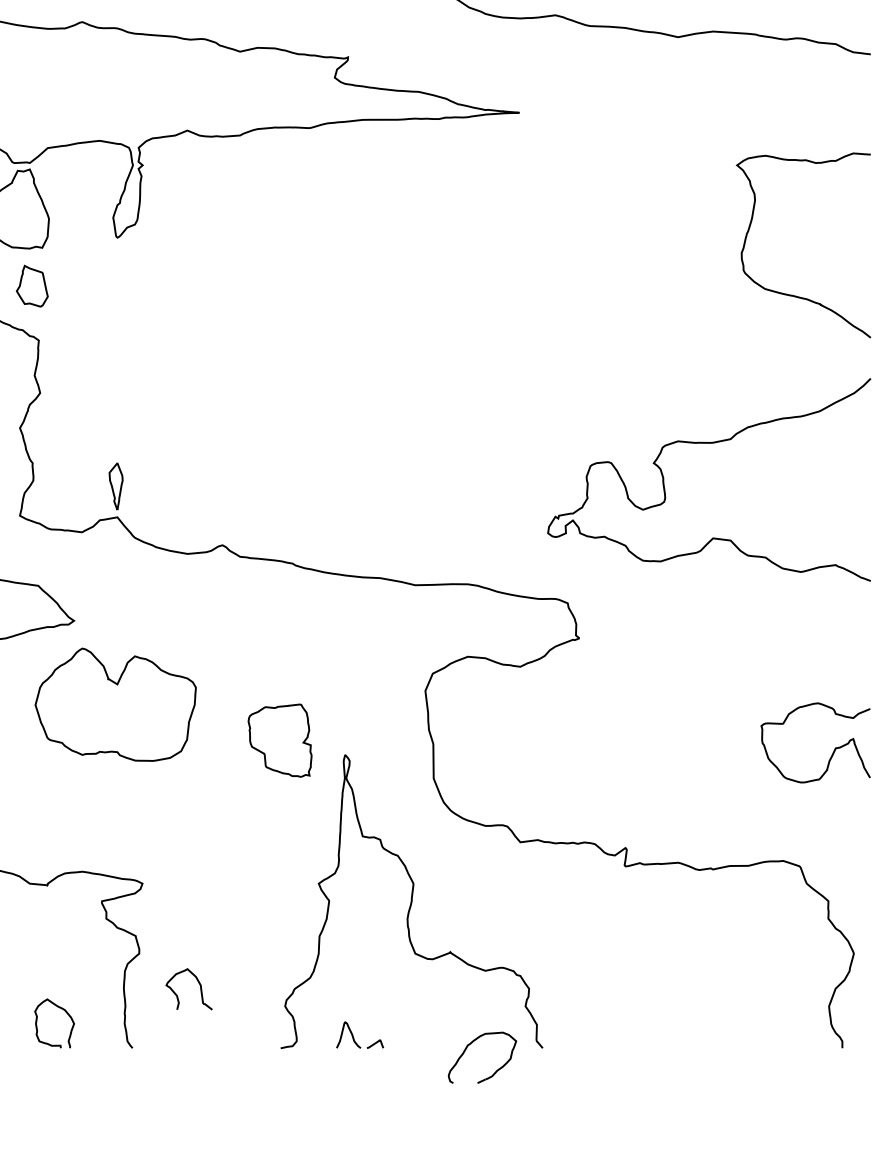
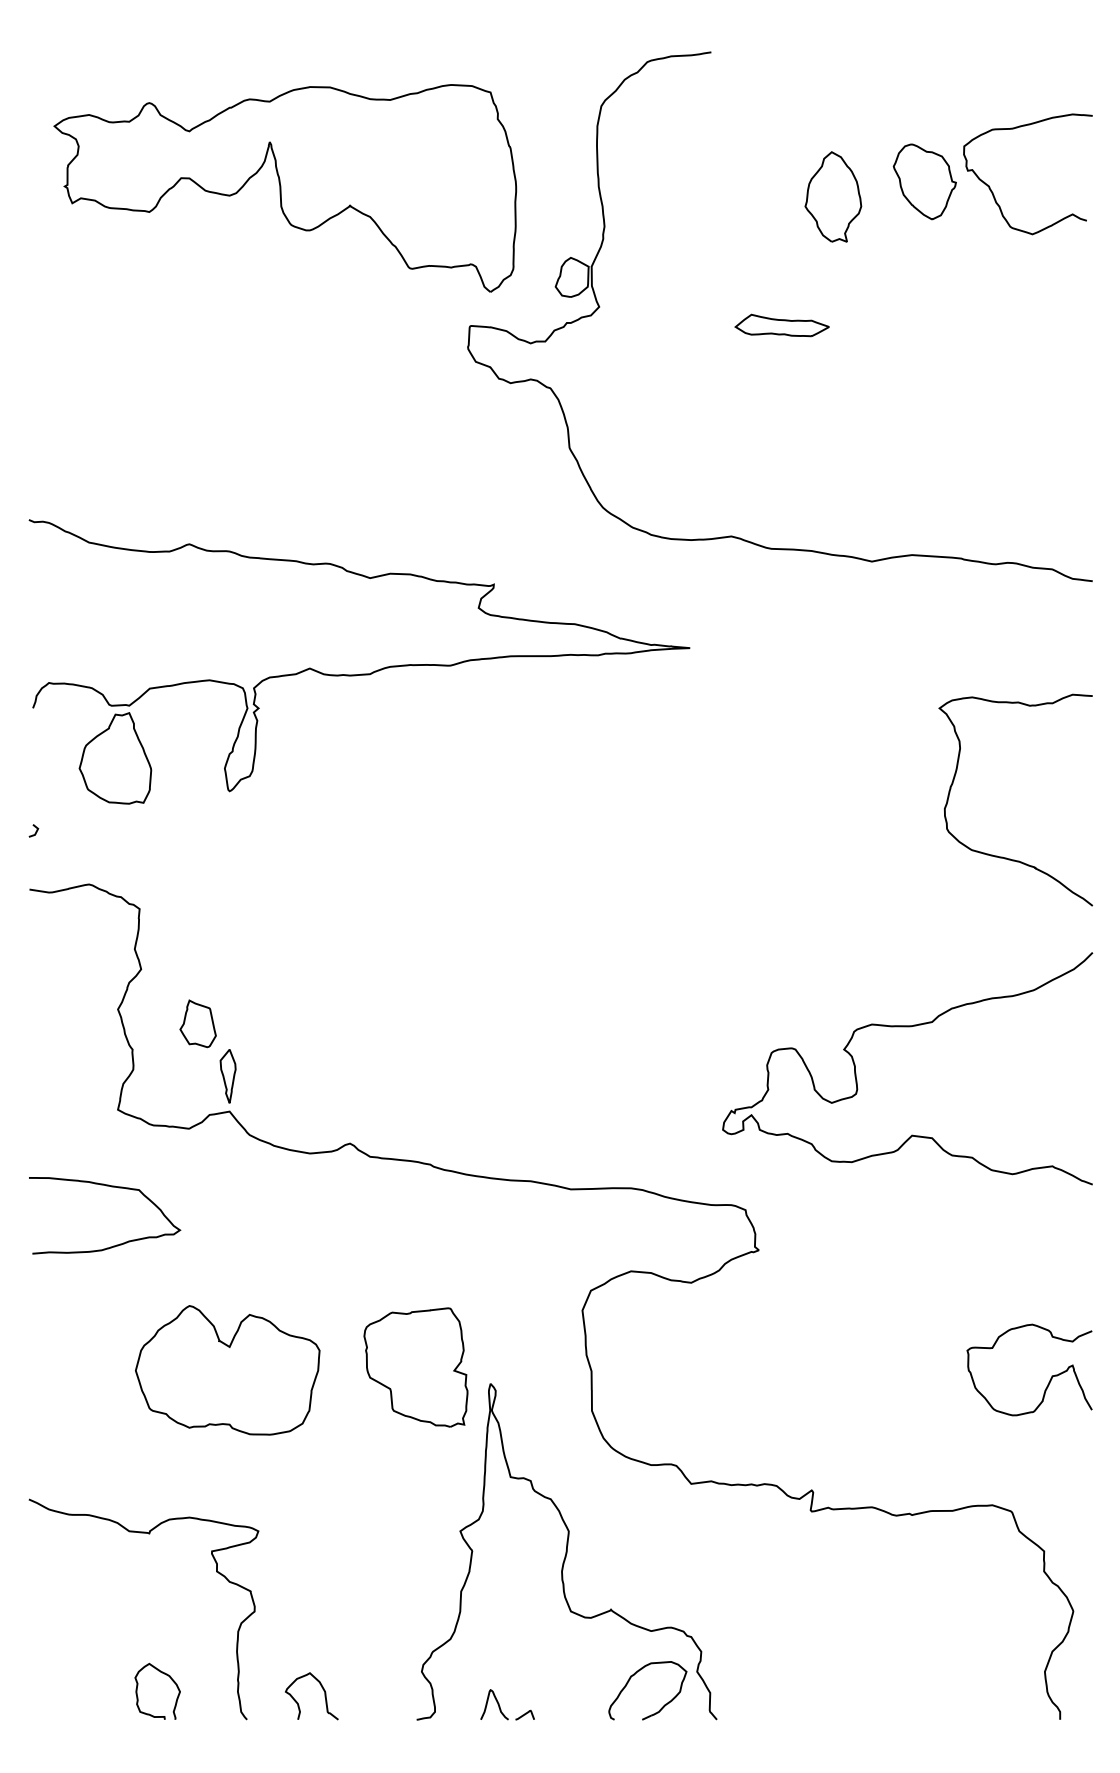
part: (31, 285) -> (197, 1023), moved
part: (115, 704) -> (227, 1370), moved
part: (279, 740) -> (415, 1367), size x1.43
curve: (199, 985) -> (323, 1691), moved
part: (469, 1045) -> (633, 1676), moved

